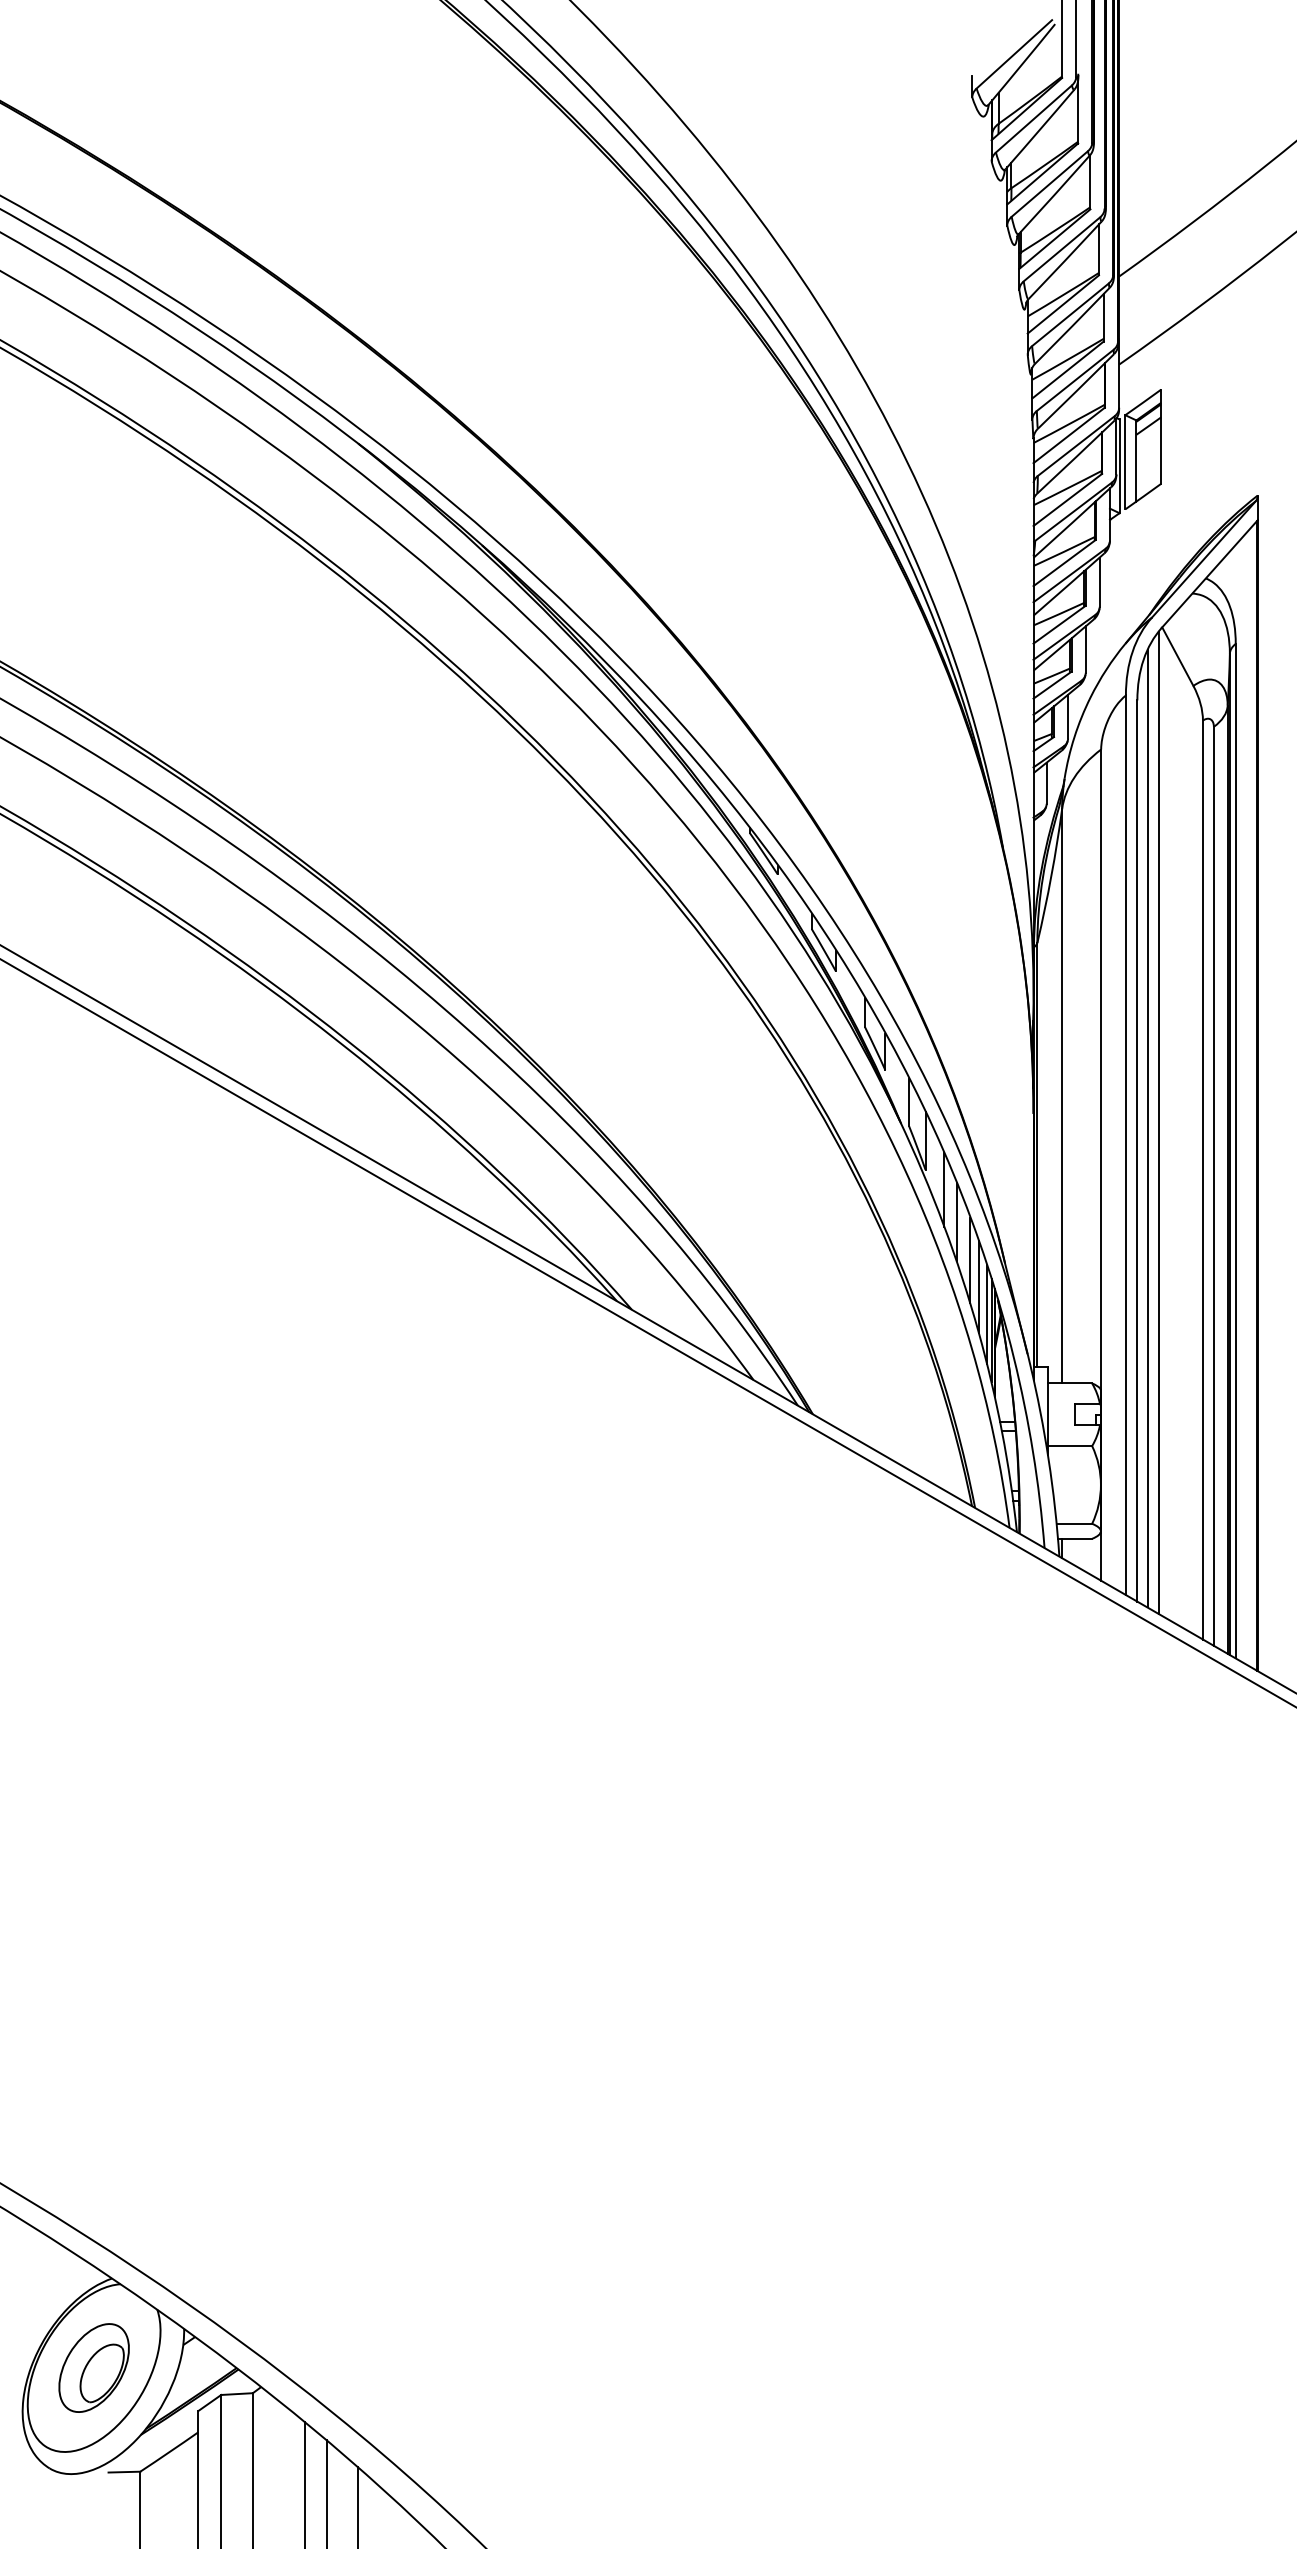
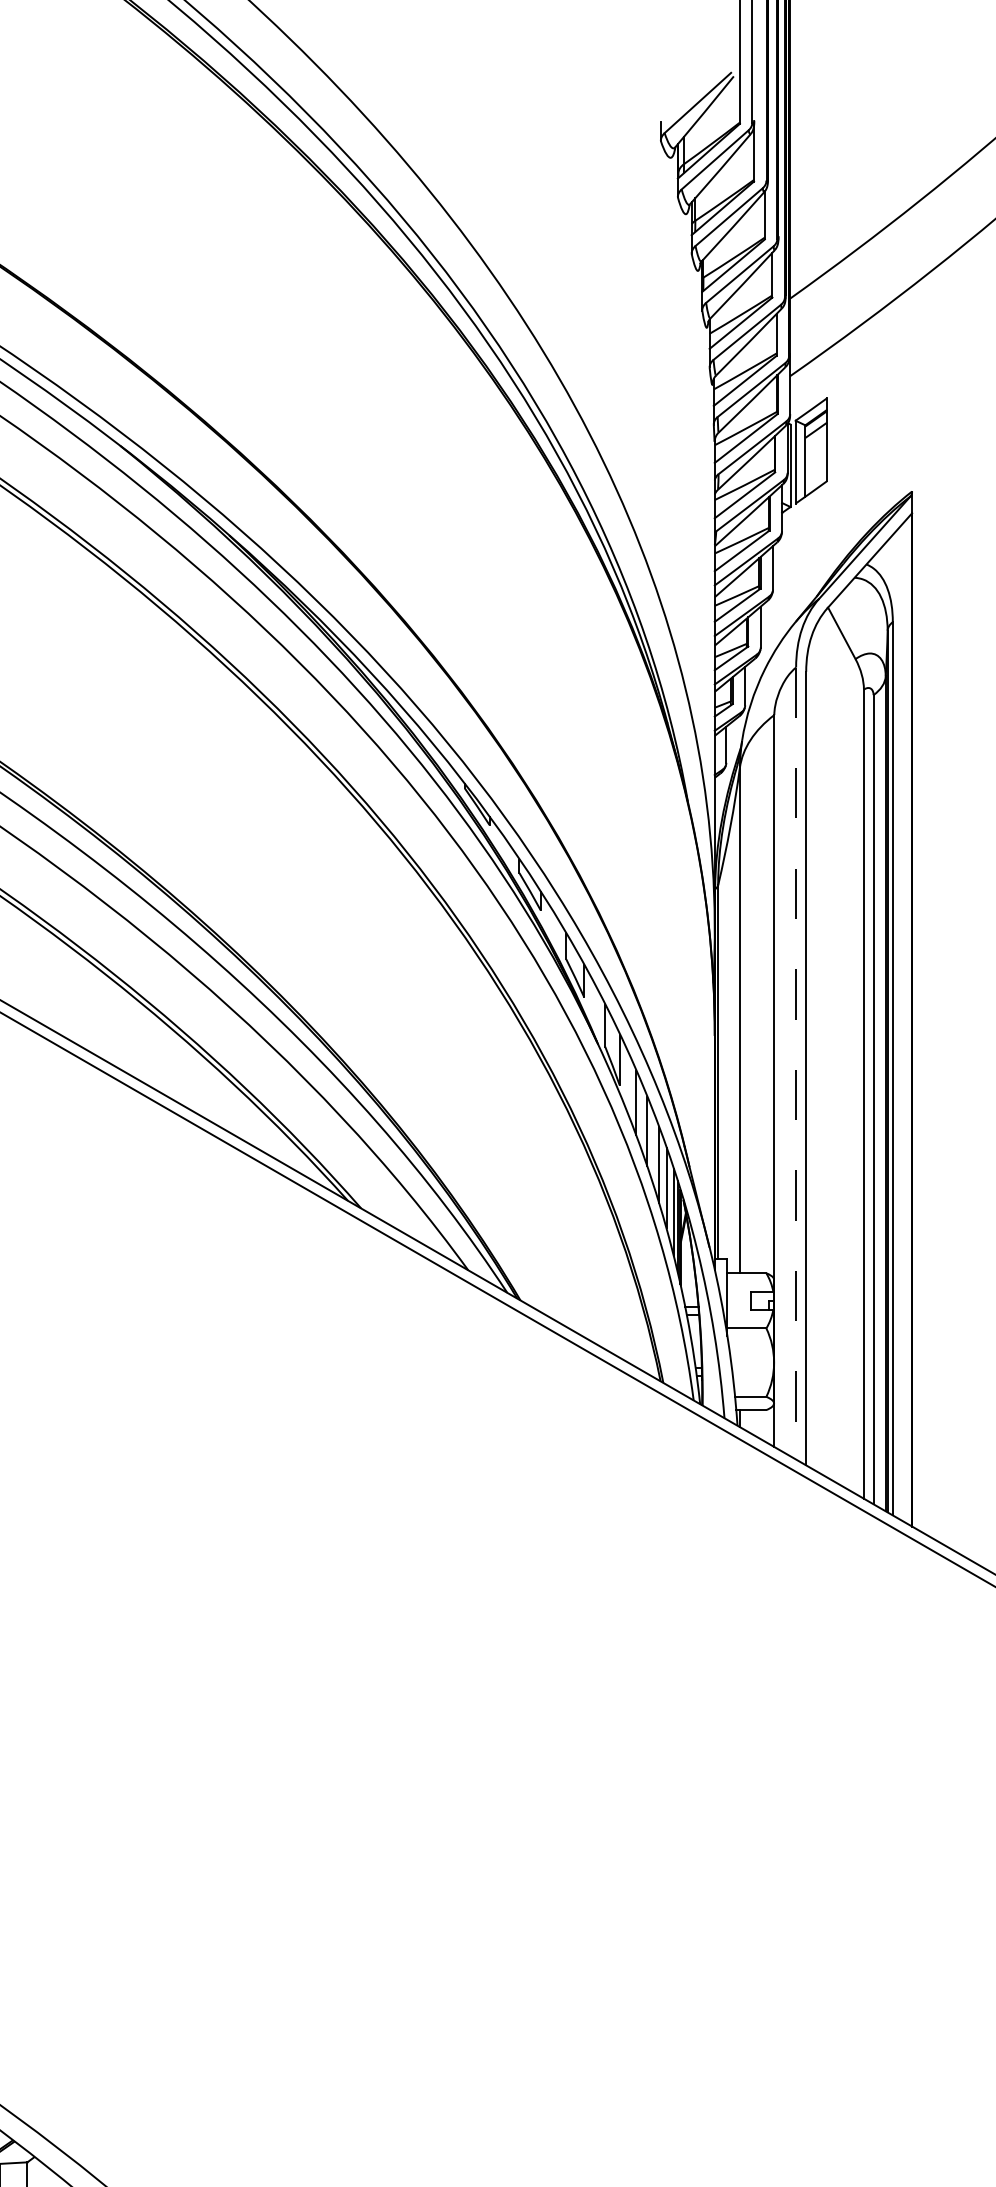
line: (1158, 1122) -> (824, 1043), removed
line: (1147, 1128) -> (815, 1048), removed
line: (1125, 1145) -> (795, 1063), solid -> dashed

